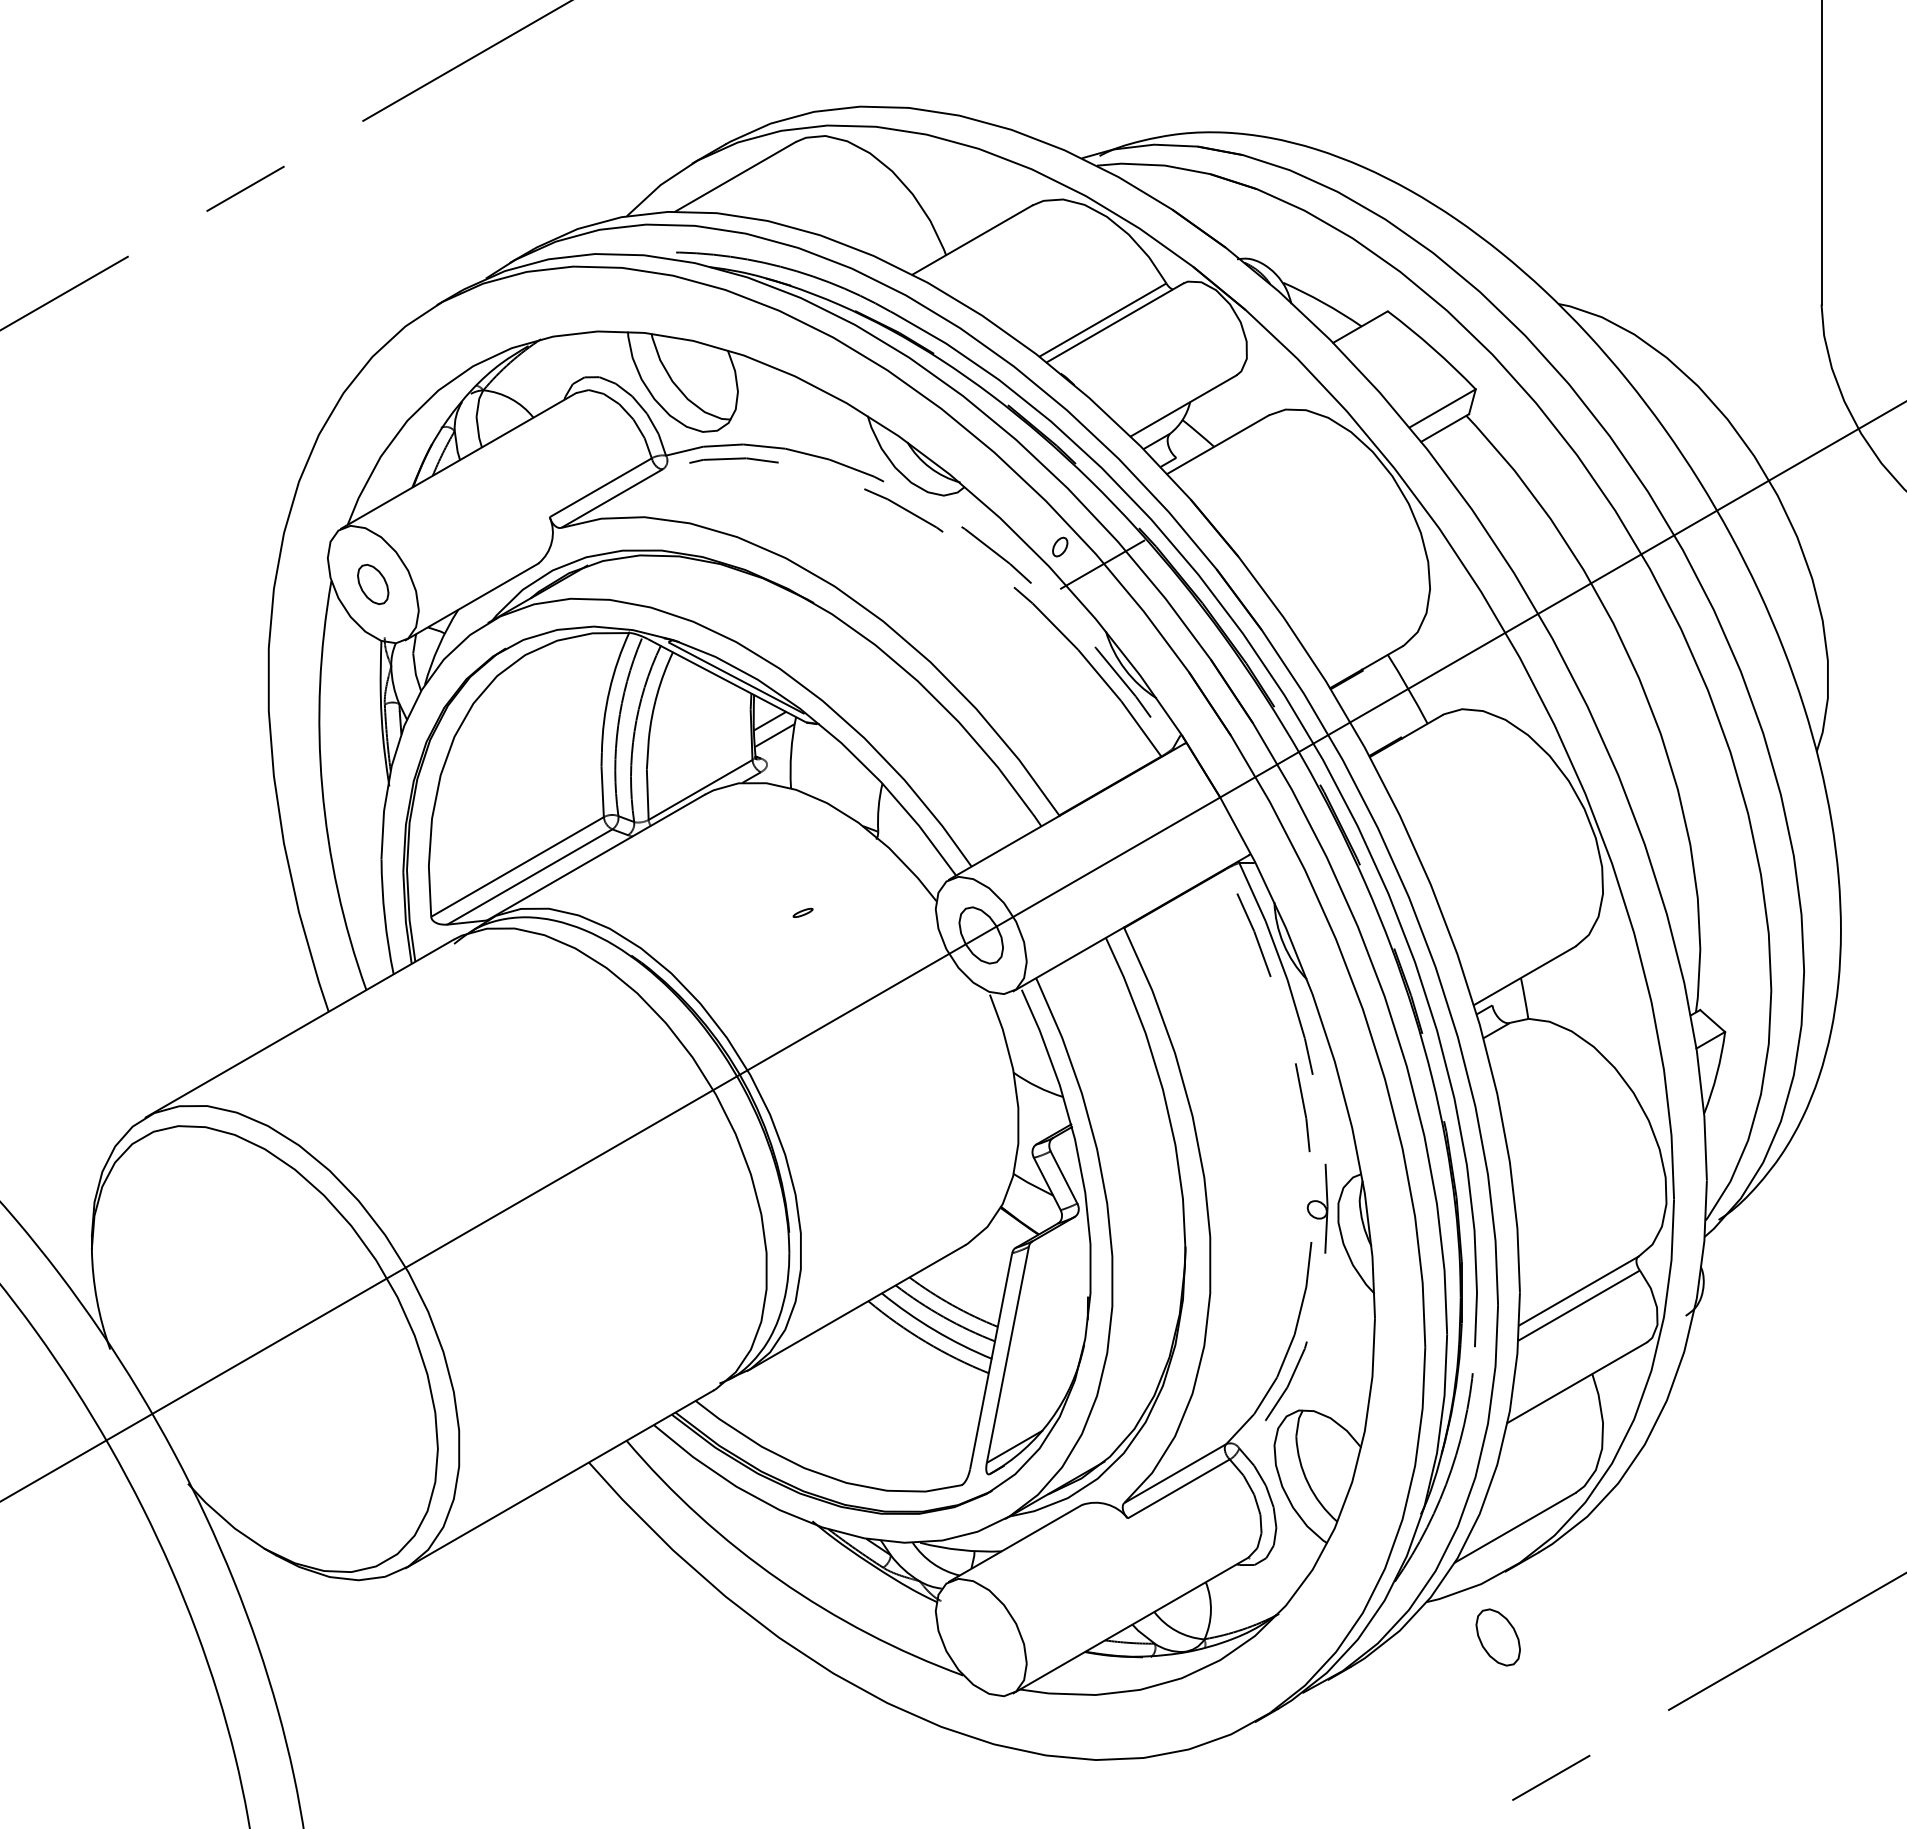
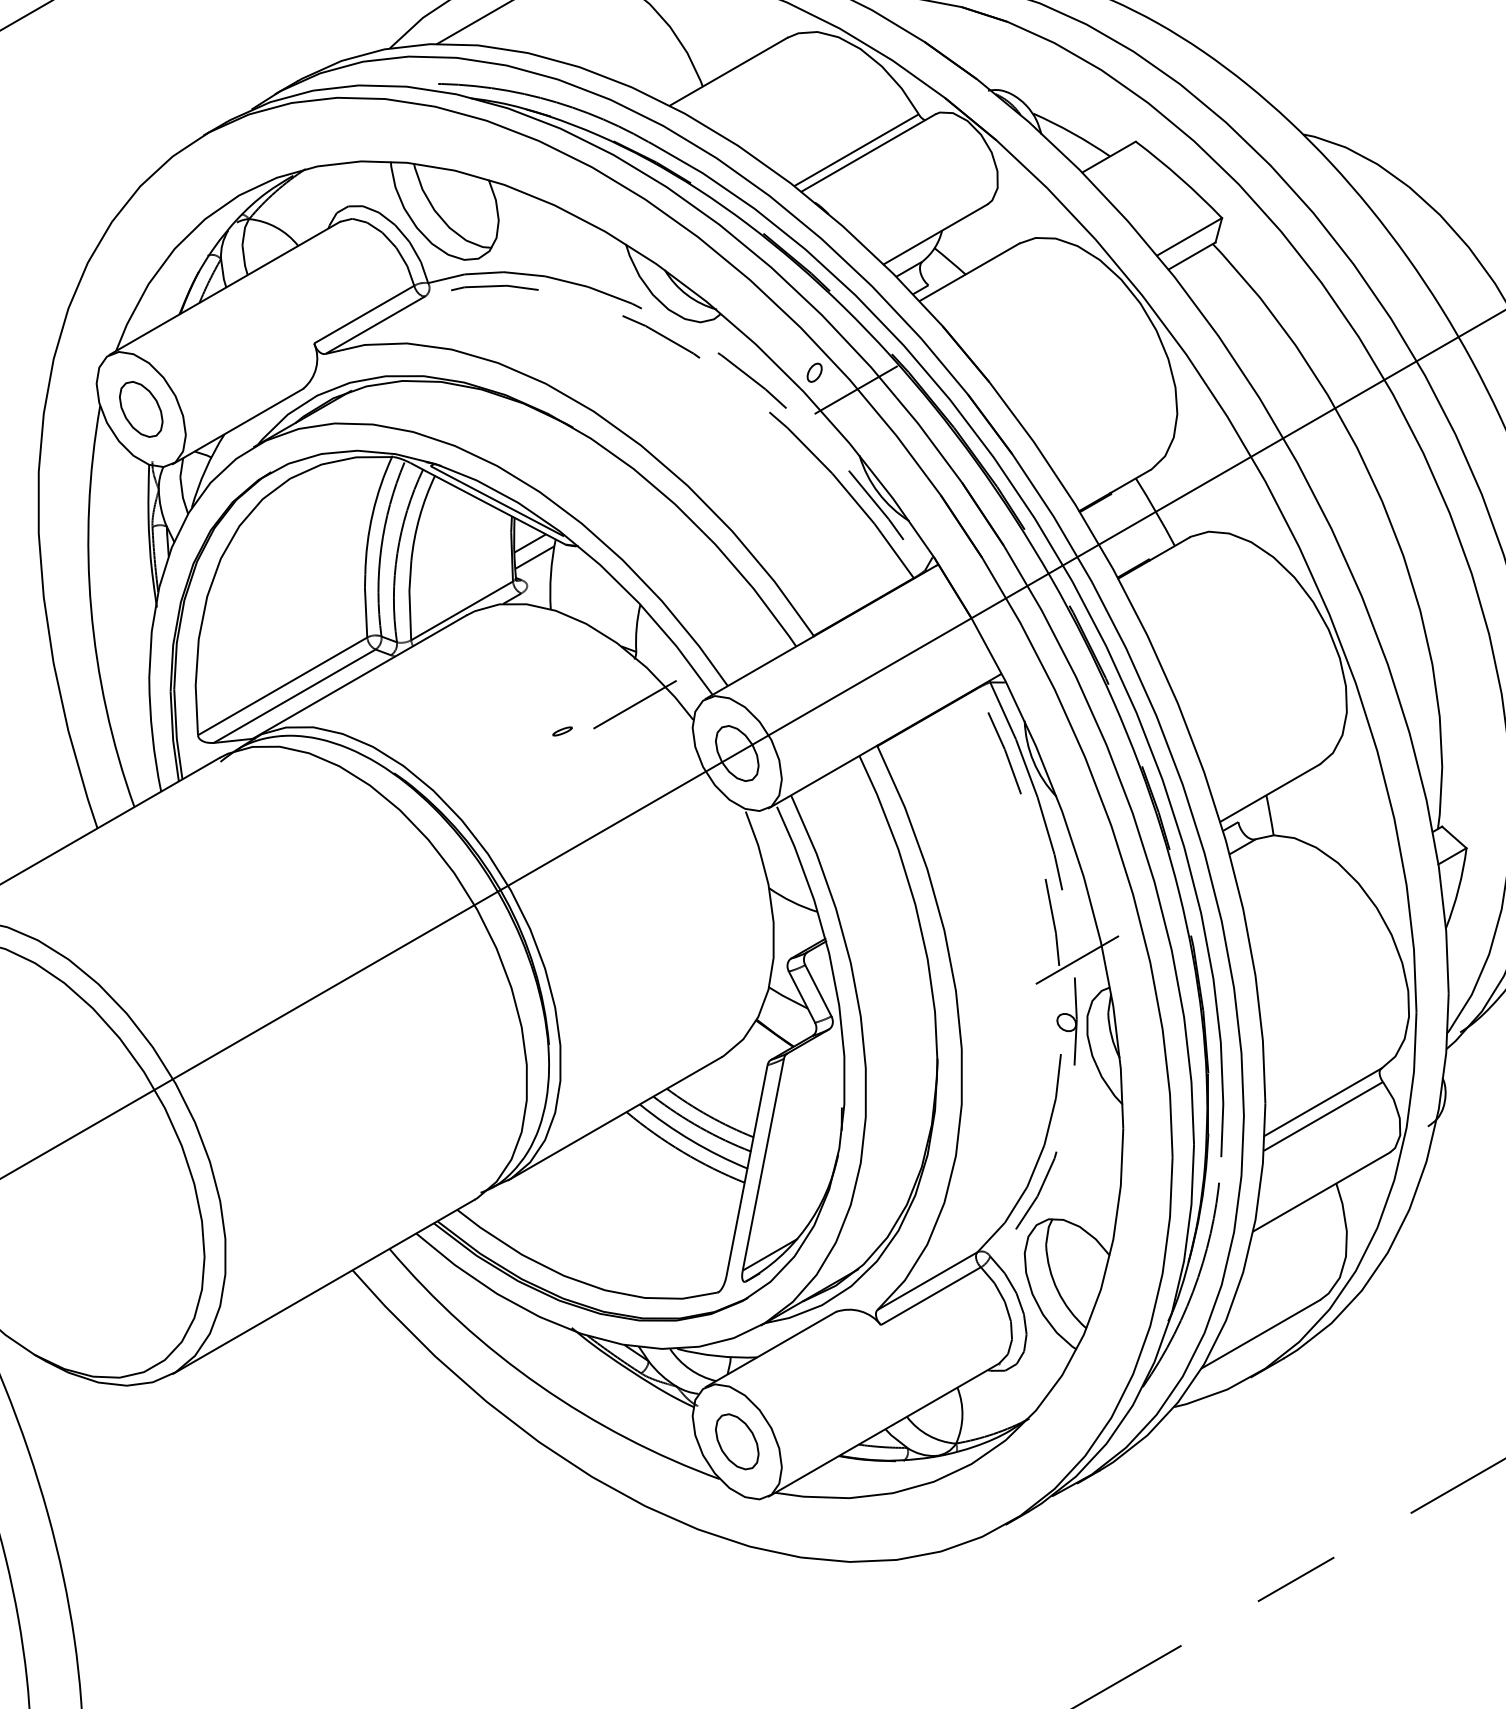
part: (372, 584) -> (140, 409), size x1.43
line: (876, 885) -> (634, 704), added
line: (1327, 1145) -> (1076, 959), added
part: (1497, 1637) -> (736, 1441), moved

